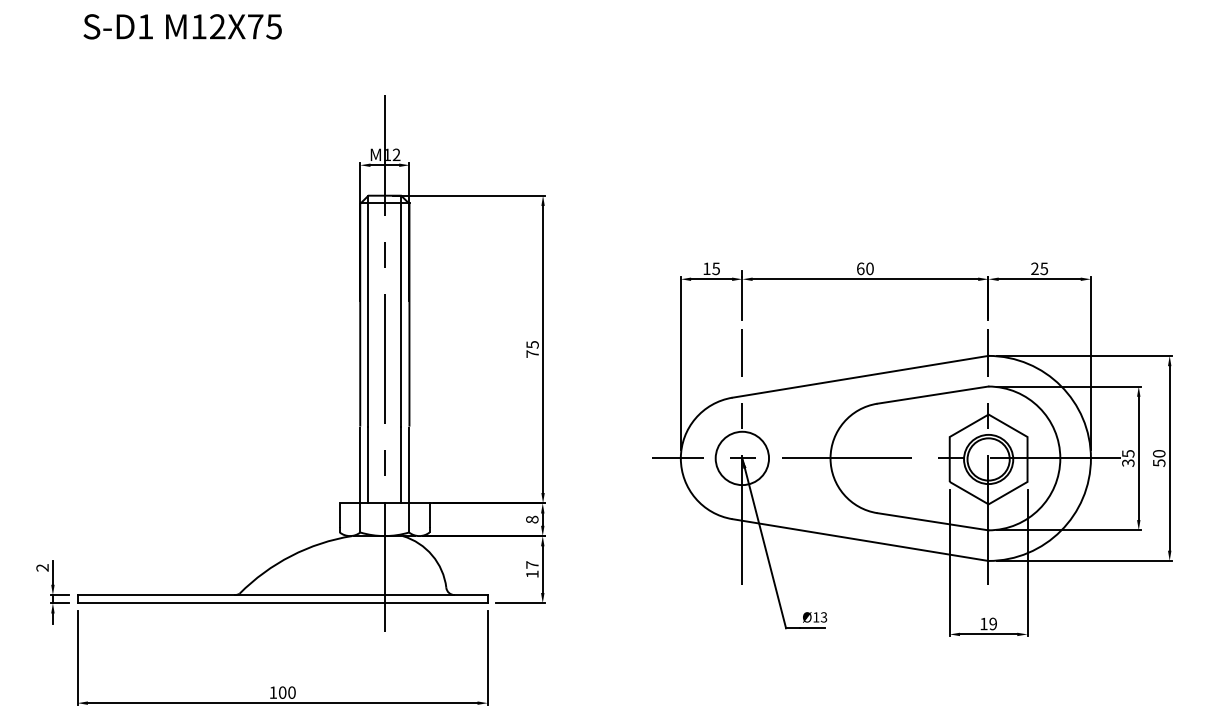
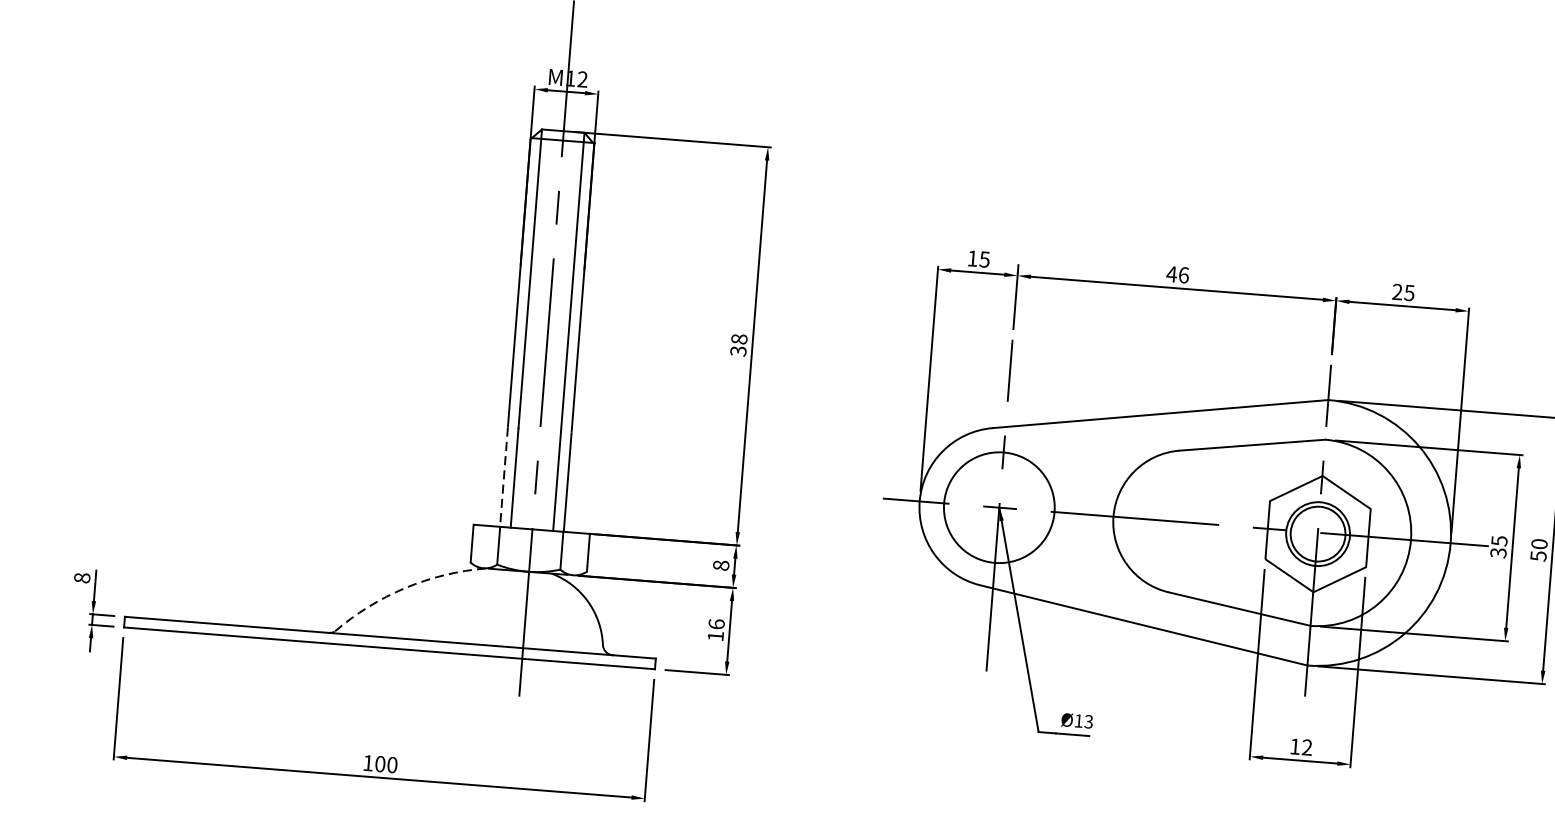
text: (864, 268) -> (1176, 274), 60 -> 46
text: (532, 349) -> (738, 345), 75 -> 38
circle: (742, 458) -> (999, 507), size x1.6
line: (360, 465) -> (504, 477), solid -> dashed
arc: (291, 555) -> (405, 587), solid -> dashed
text: (532, 564) -> (716, 623), 17 -> 16
text: (42, 567) -> (82, 577), 2 -> 8
text: (993, 624) -> (1307, 748), 19 -> 12

